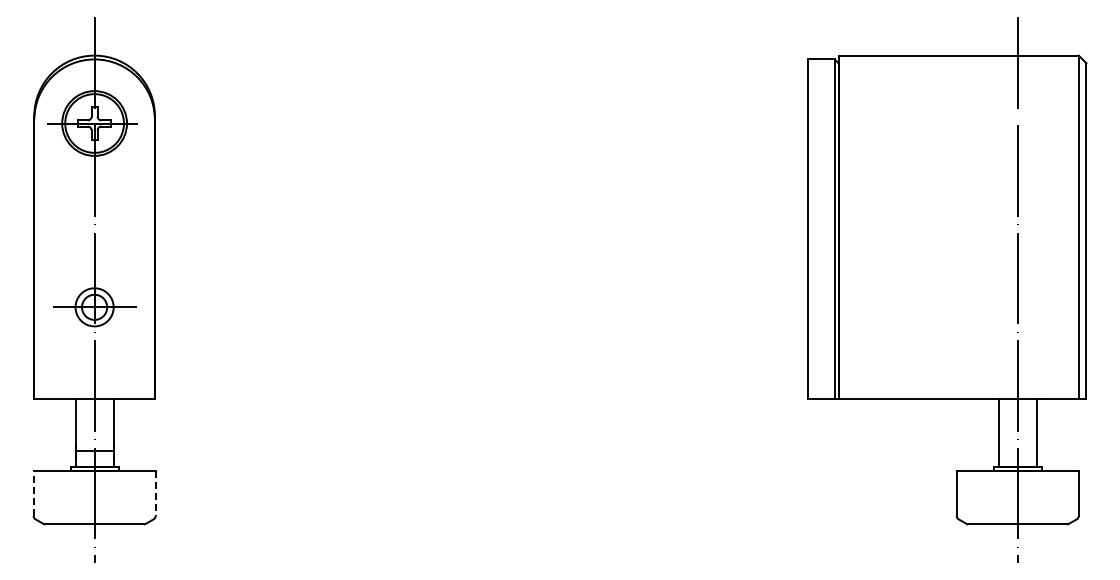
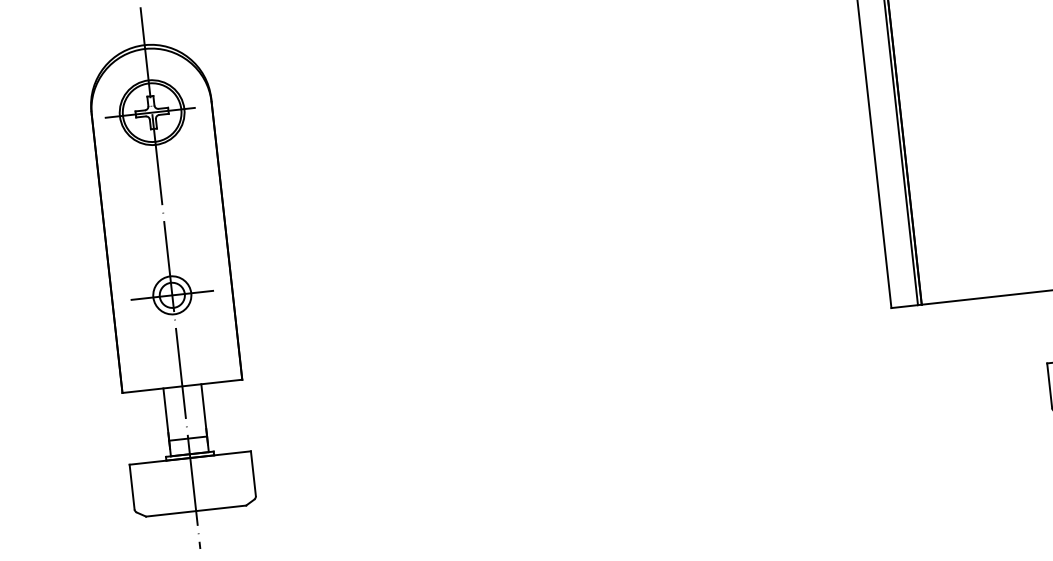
line: (33, 493) -> (132, 487), dashed -> solid
line: (155, 493) -> (253, 473), dashed -> solid

